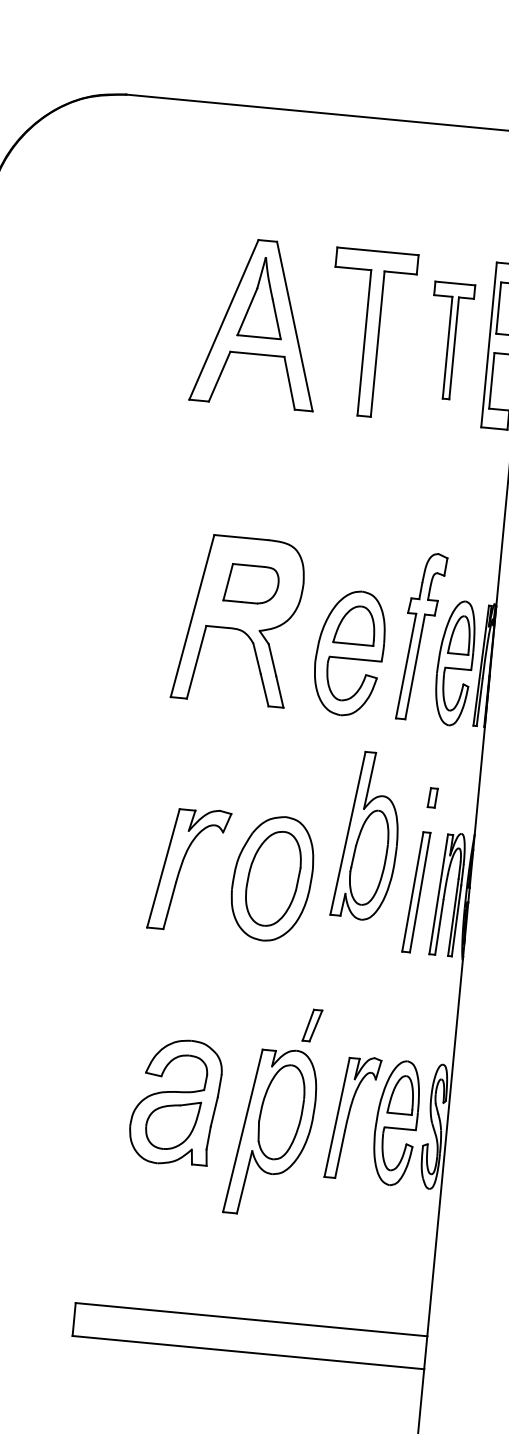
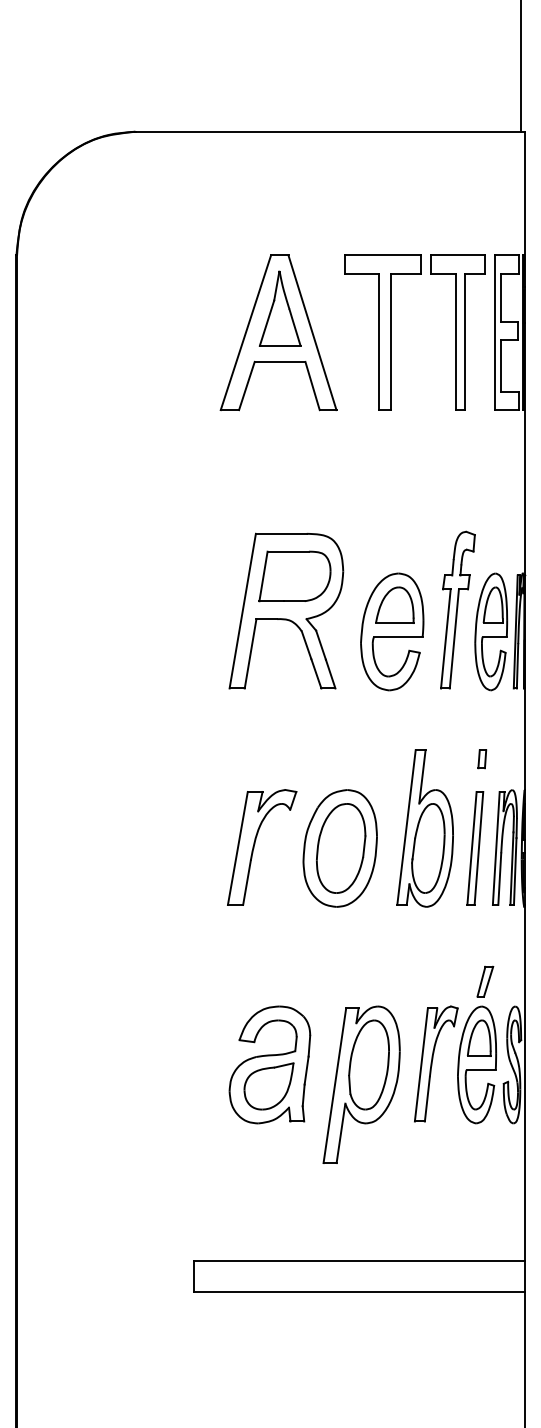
part: (449, 340) -> (457, 332), size x1.43
part: (251, 584) -> (294, 576), size x1.43
part: (367, 836) -> (424, 828), moved
part: (312, 1025) -> (485, 981), moved

